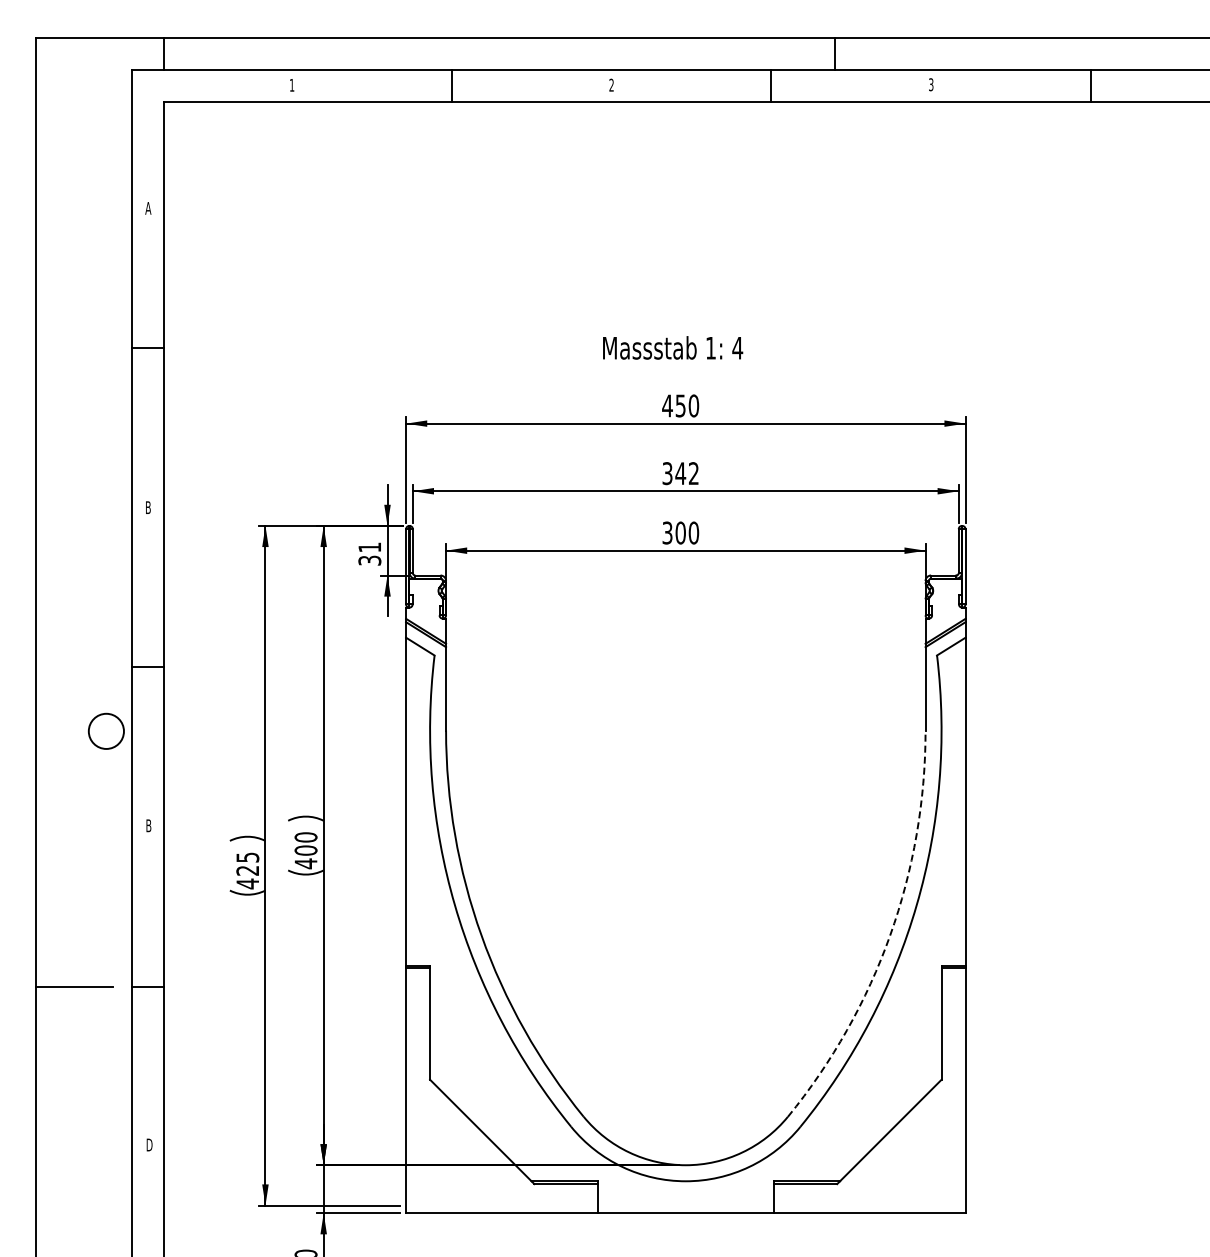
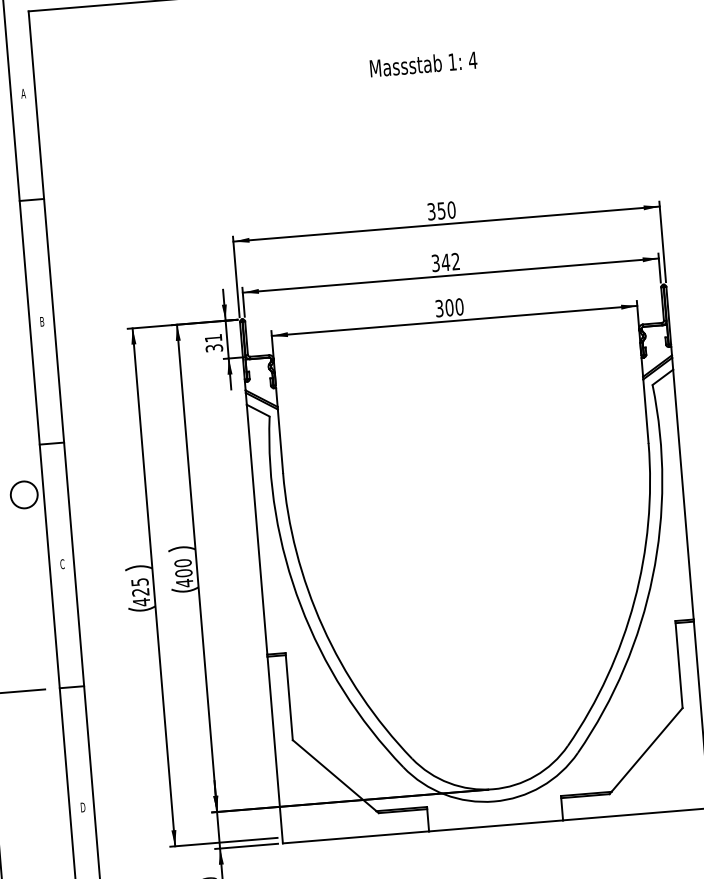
text: (673, 347) -> (423, 63), moved
text: (667, 405) -> (431, 211), 450 -> 350
text: (148, 825) -> (62, 564), B -> C
arc: (890, 935) -> (634, 601), dashed -> solid

